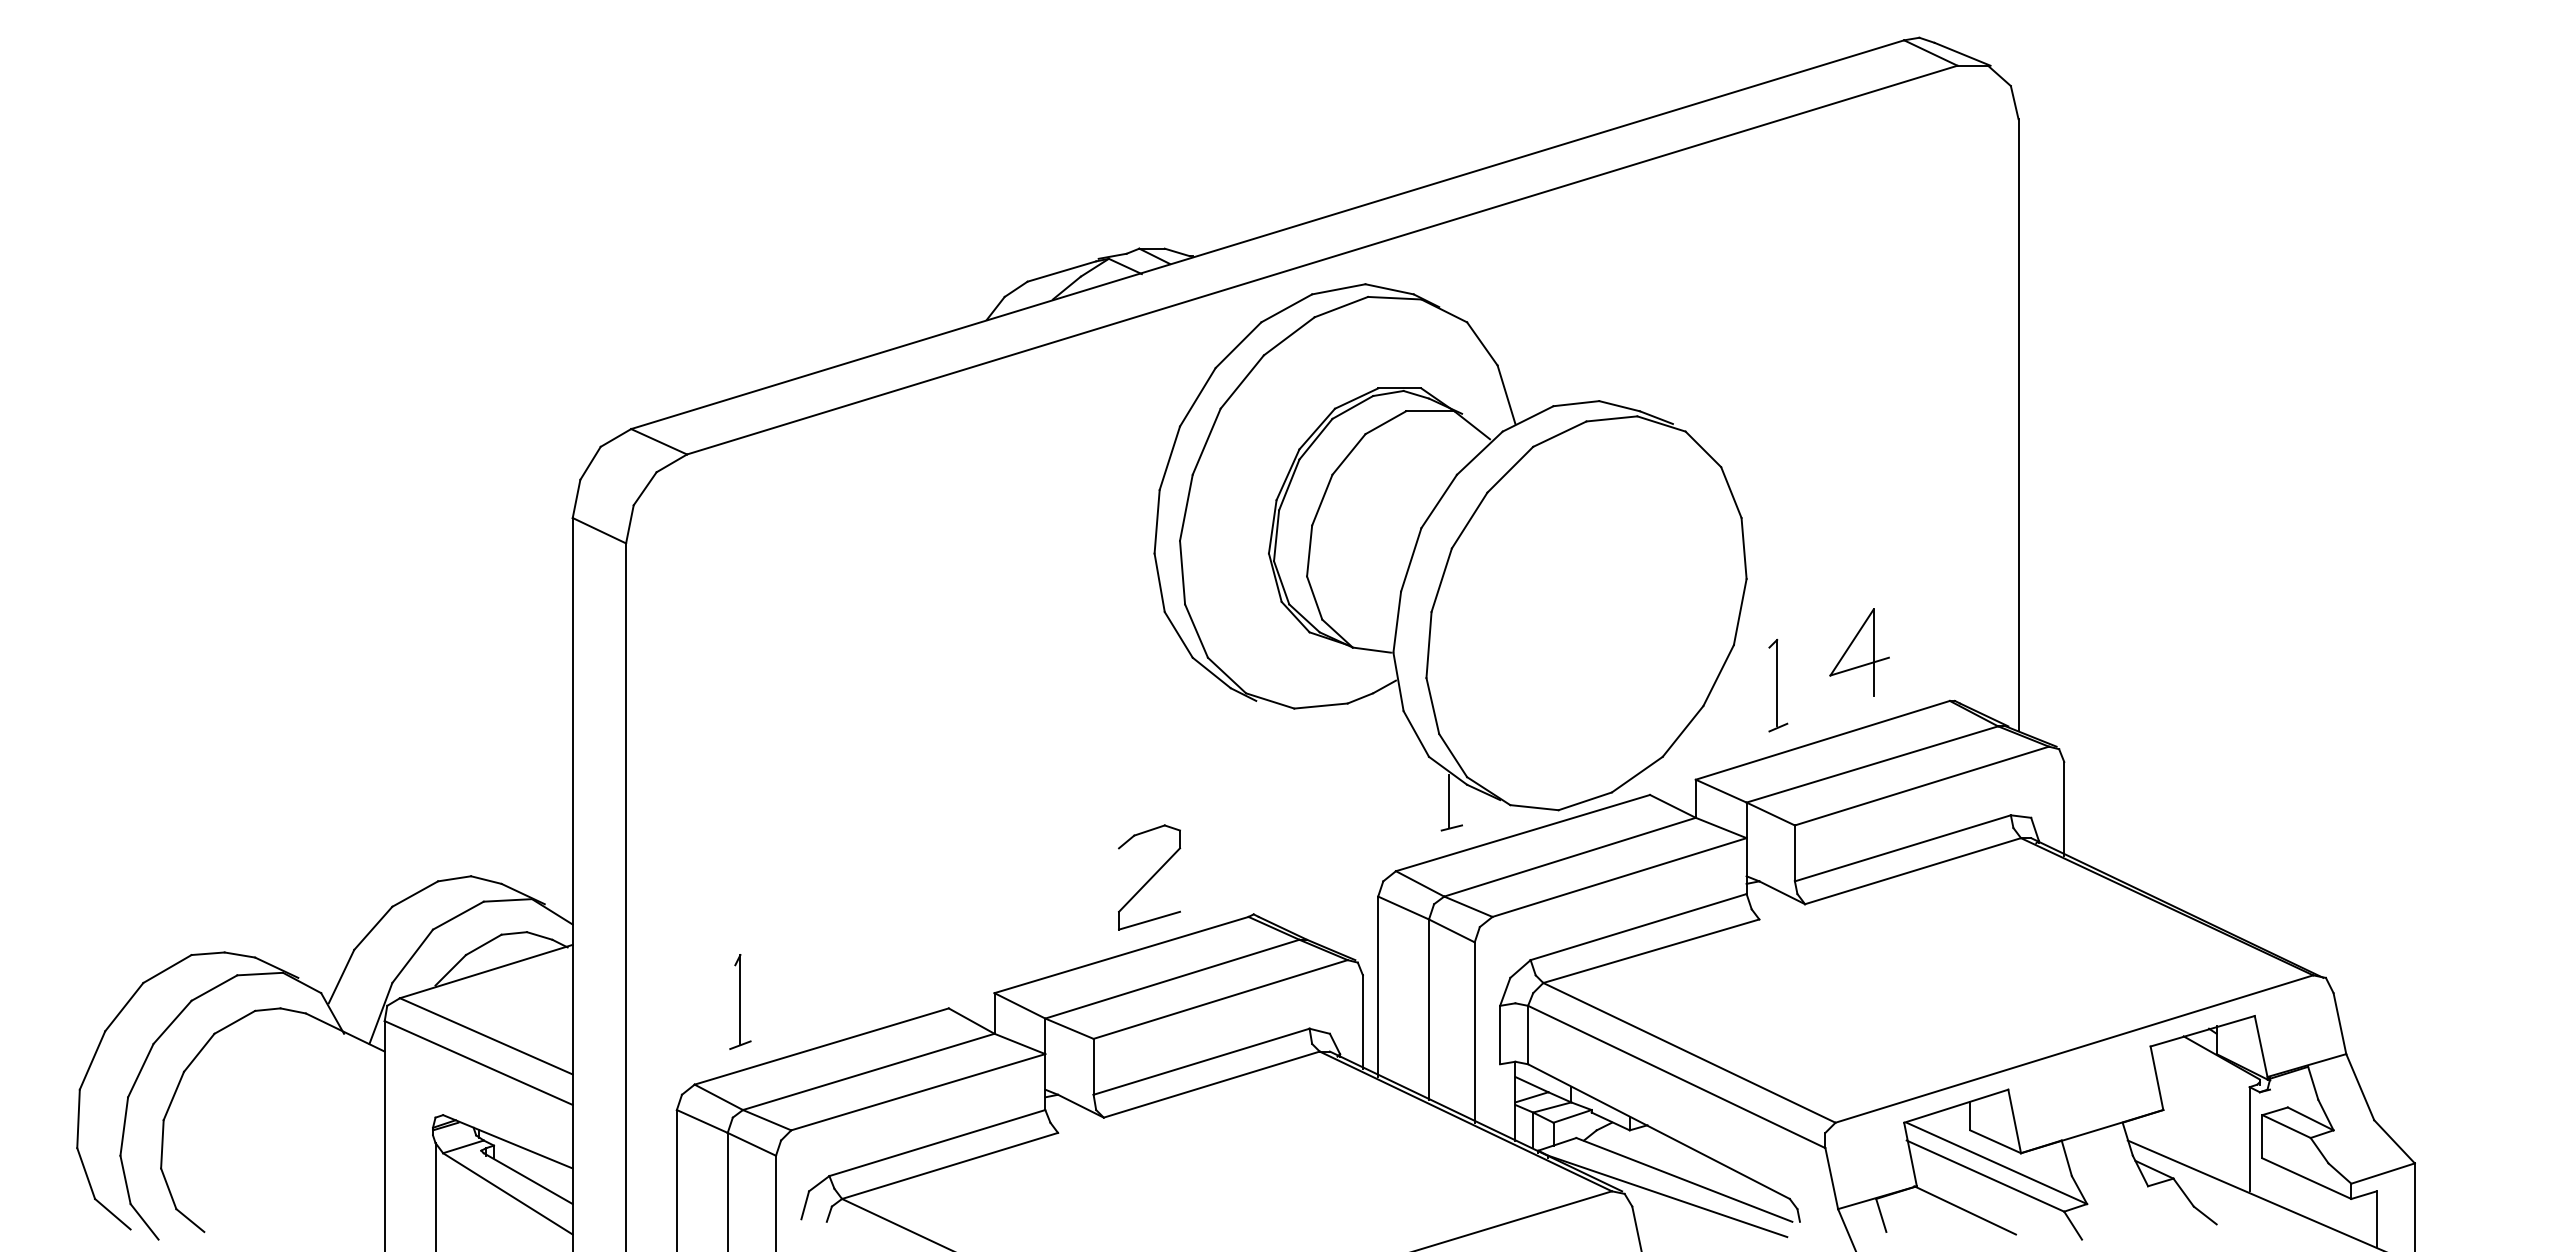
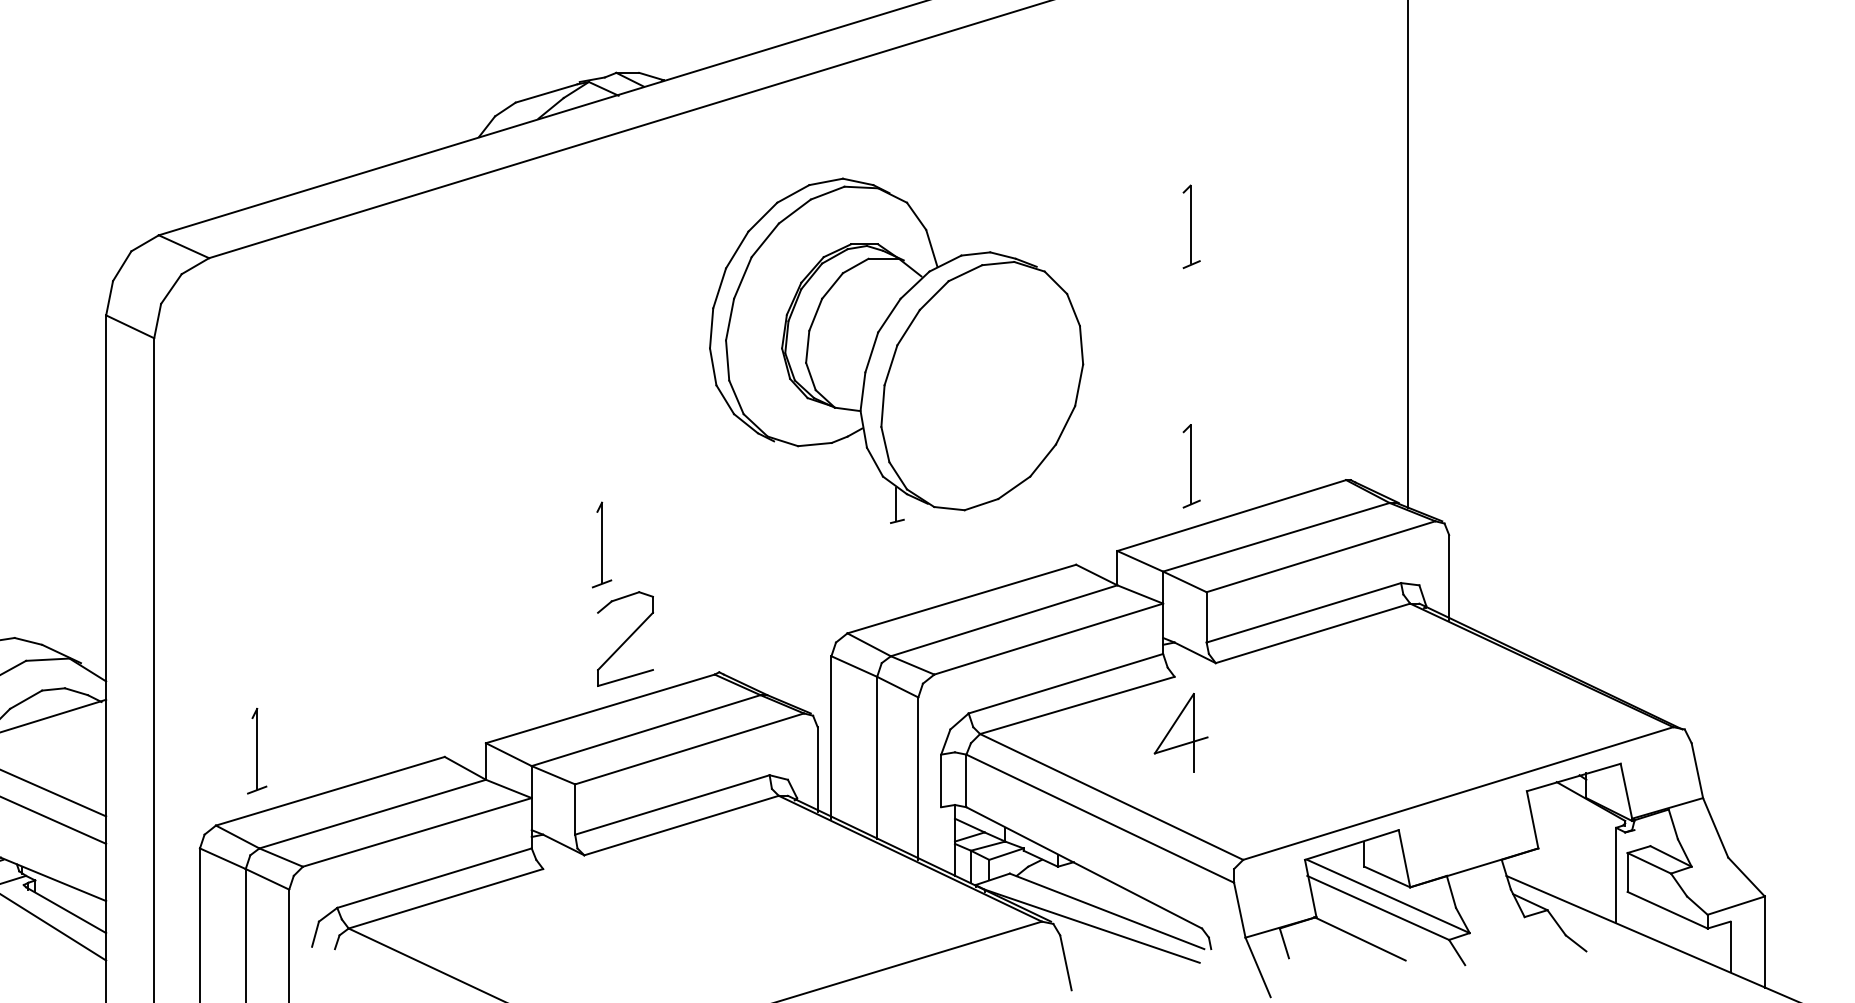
part: (1778, 419) -> (1191, 226), added
part: (1450, 557) -> (896, 350), size x0.7
part: (1859, 652) -> (1181, 732), moved
part: (1123, 772) -> (602, 544), added

